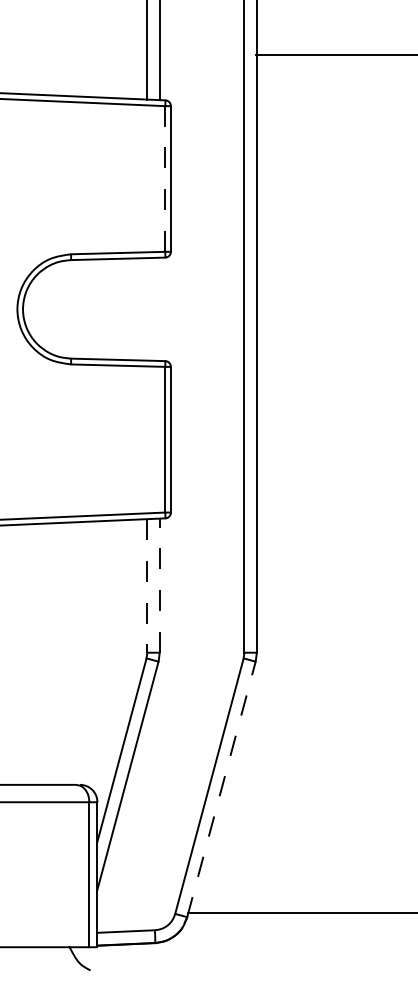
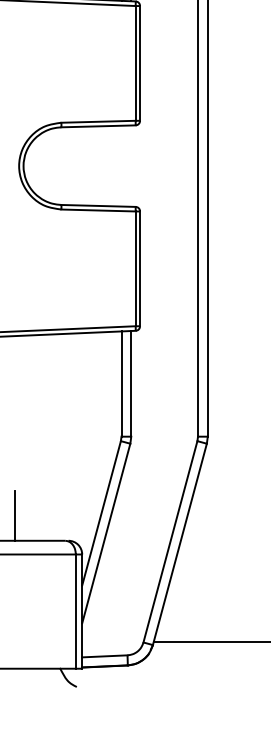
line: (165, 179) -> (135, 63), dashed -> solid
line: (147, 585) -> (121, 383), dashed -> solid
line: (159, 585) -> (131, 383), dashed -> solid
line: (12, 753) -> (15, 516), added
line: (221, 789) -> (179, 544), dashed -> solid

